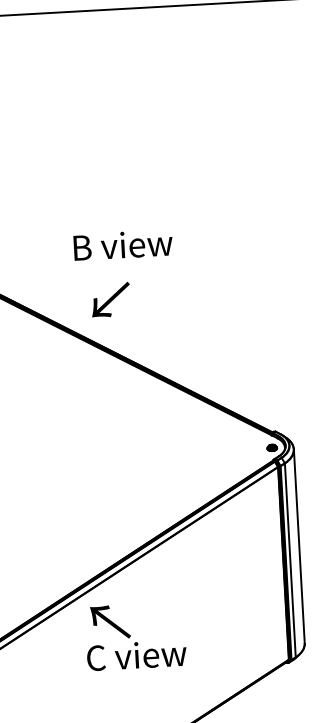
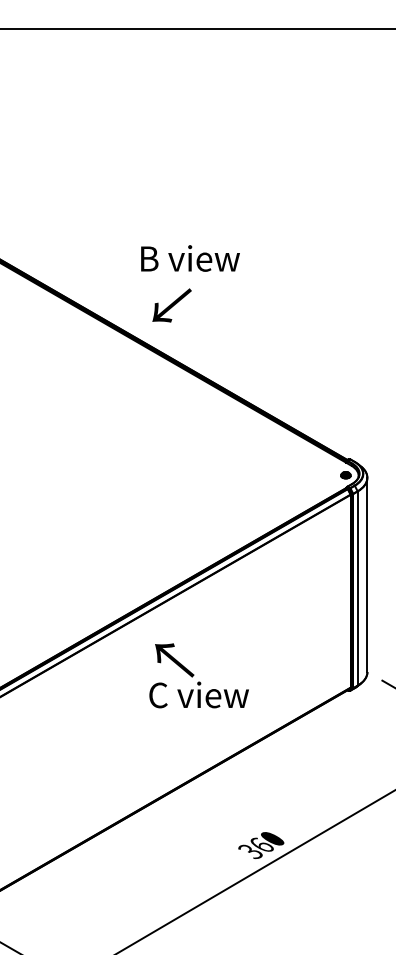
text: (123, 245) -> (190, 258), moved
text: (110, 299) -> (171, 305), moved
text: (135, 636) -> (198, 675), moved

